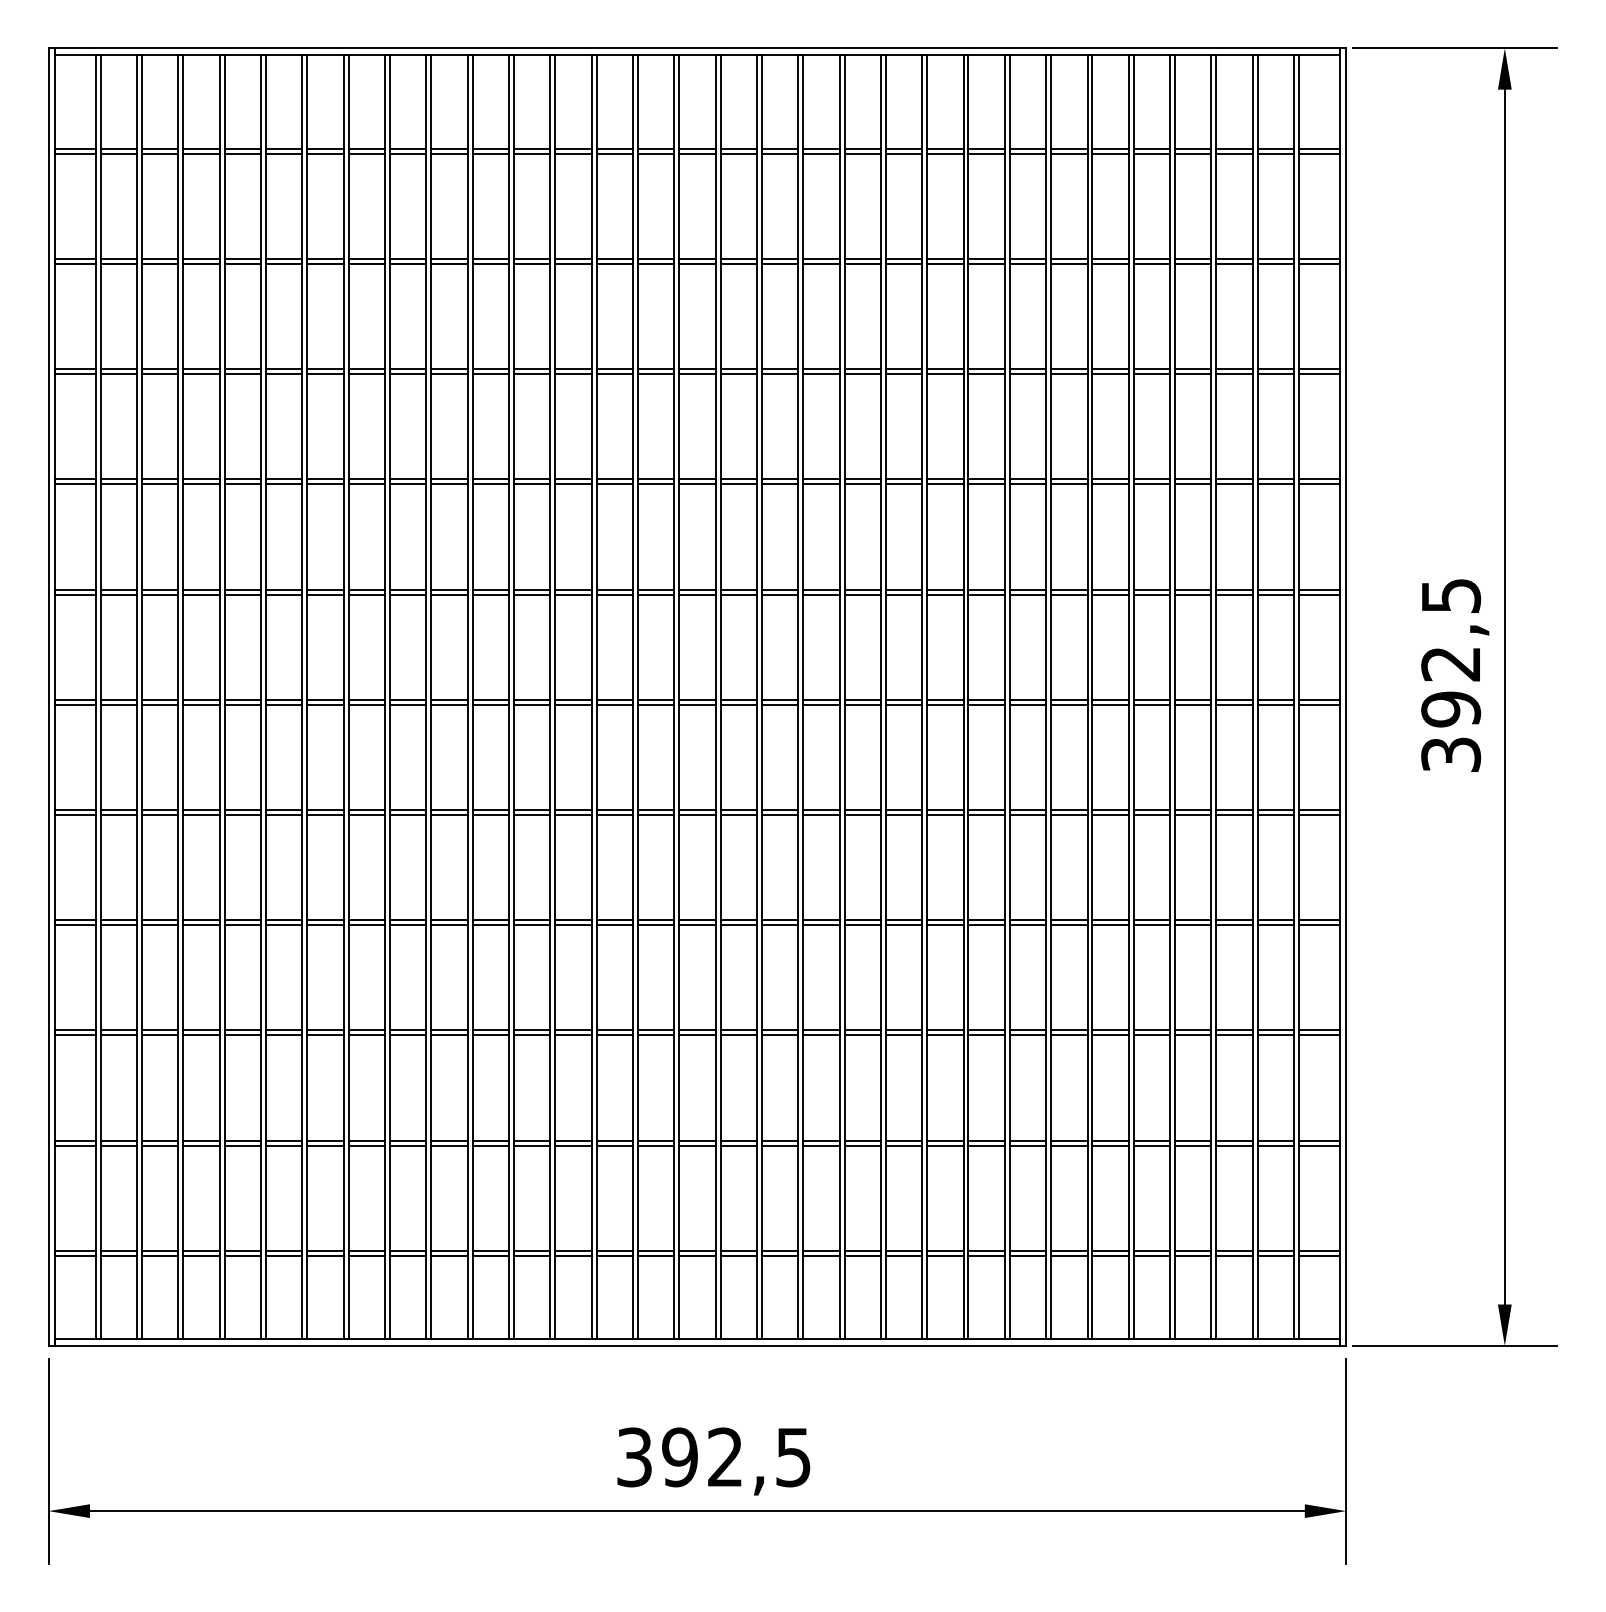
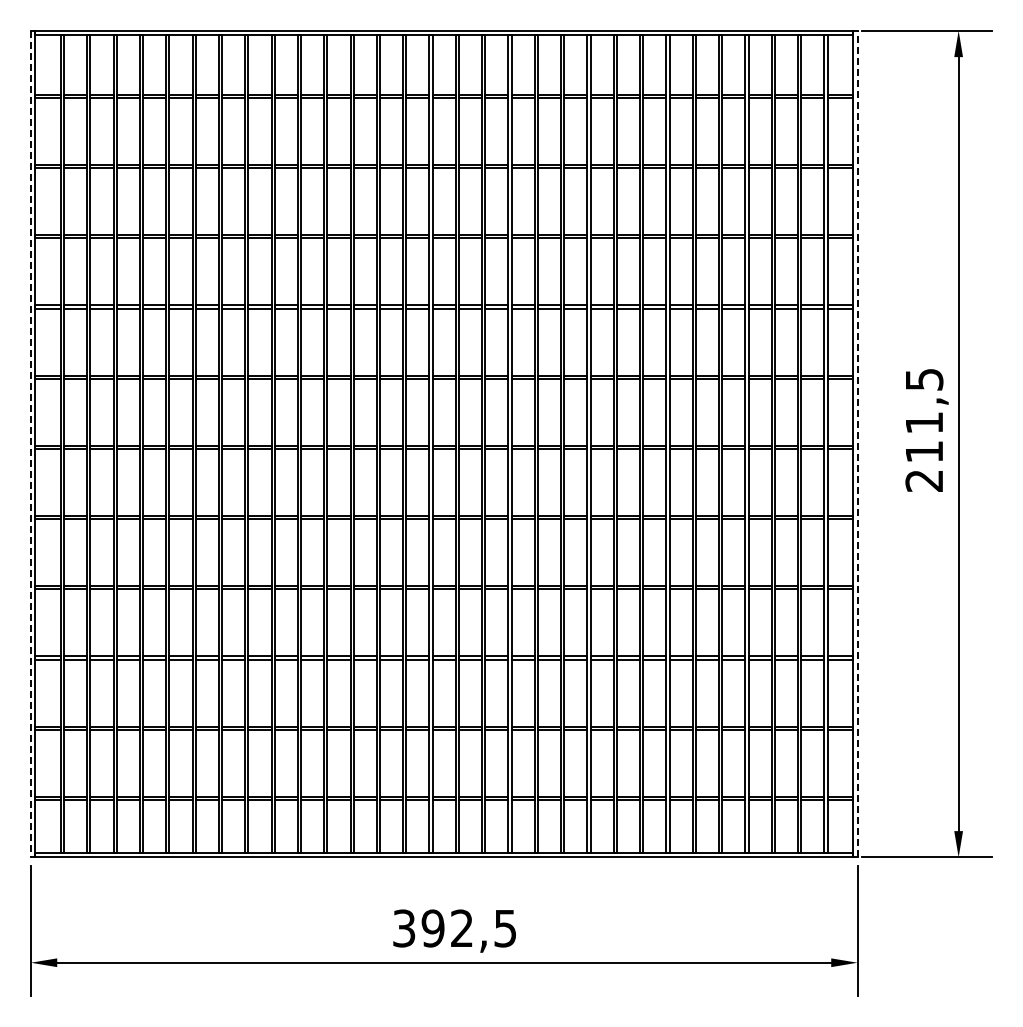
line: (1346, 696) -> (857, 443), solid -> dashed
line: (48, 697) -> (30, 444), solid -> dashed
text: (1451, 708) -> (924, 451), 392,5 -> 211,5

